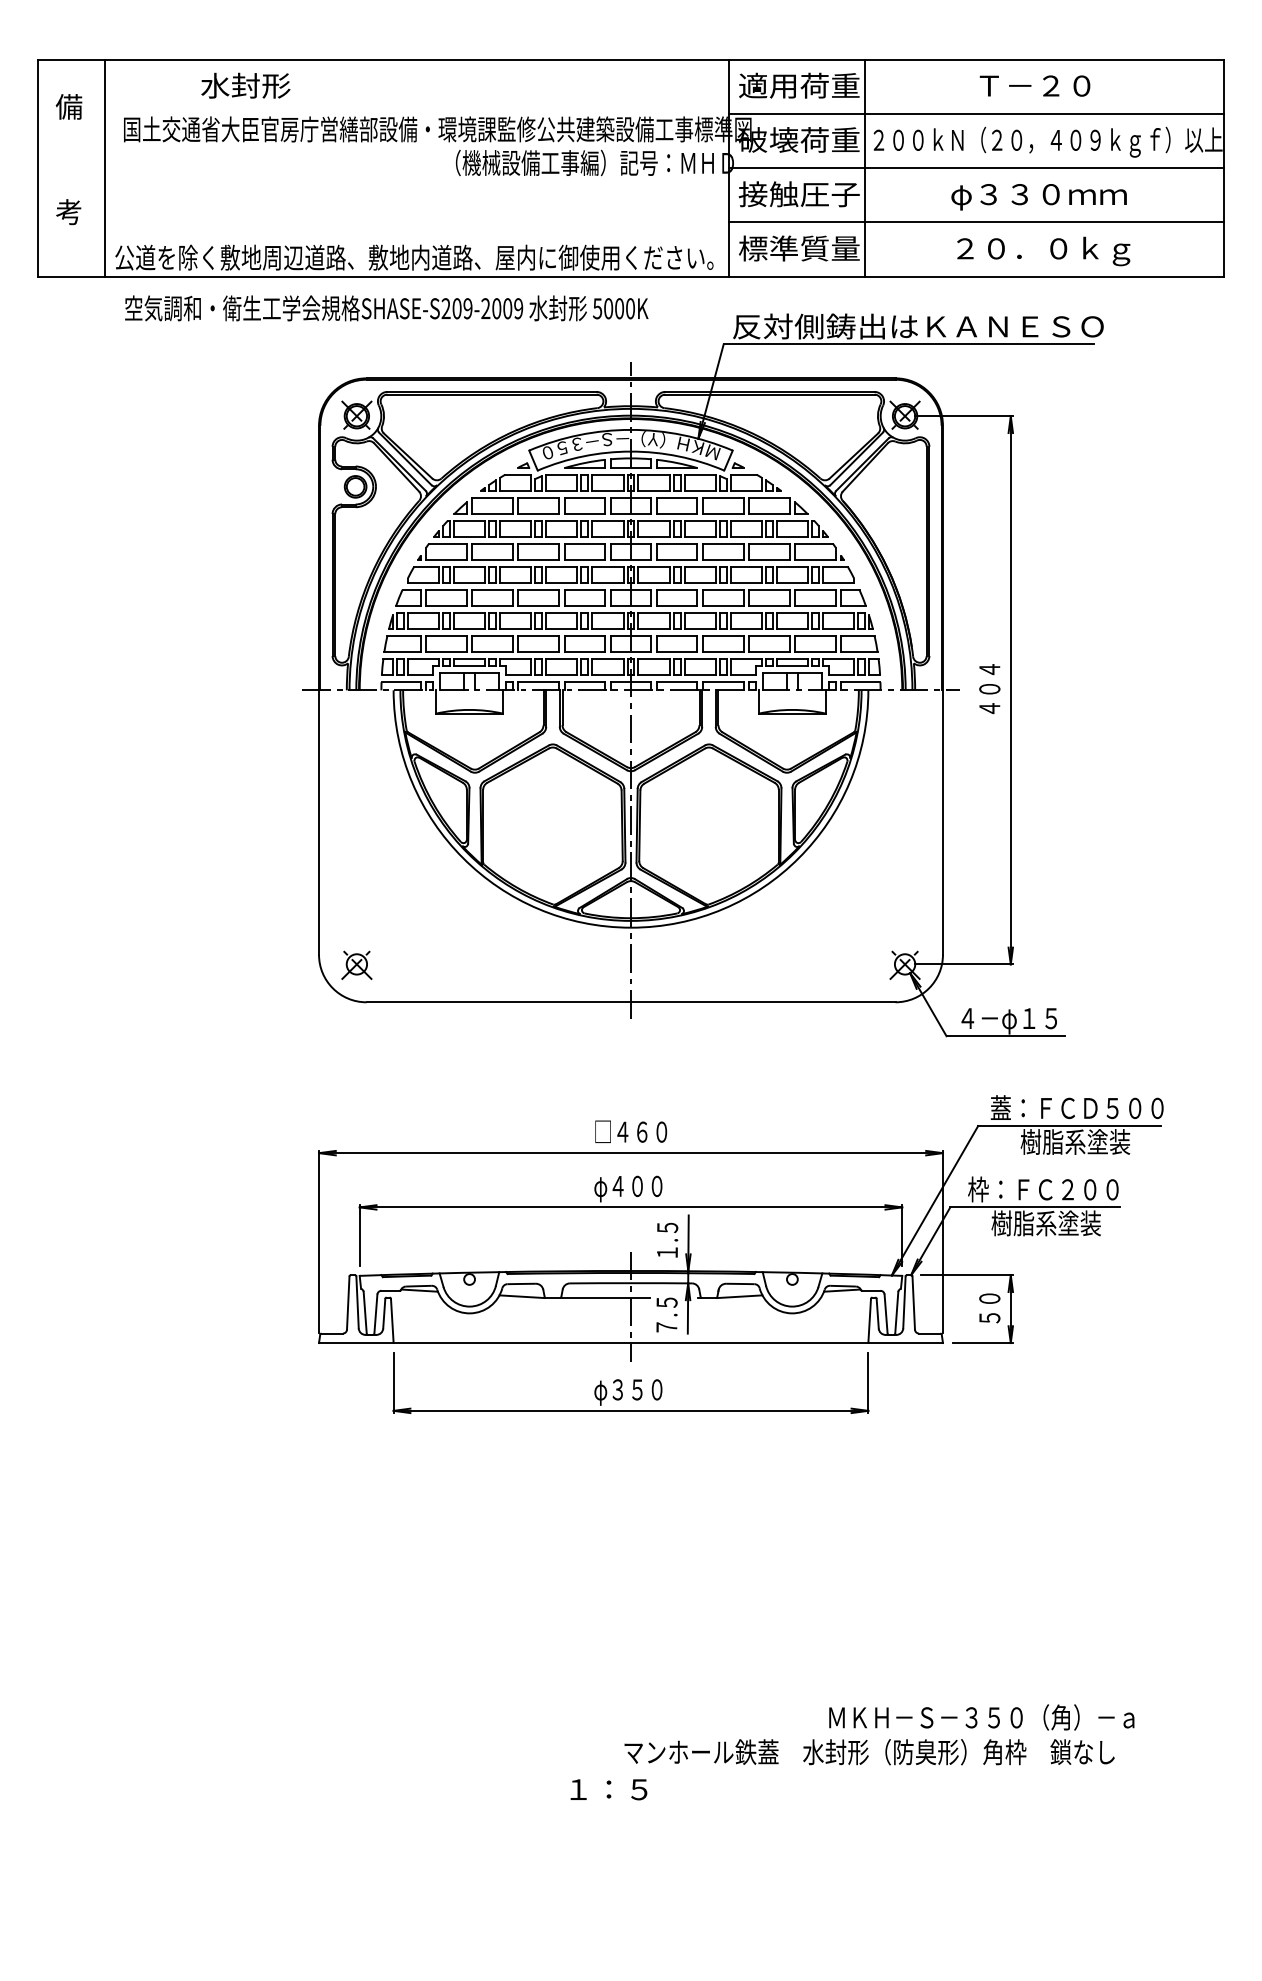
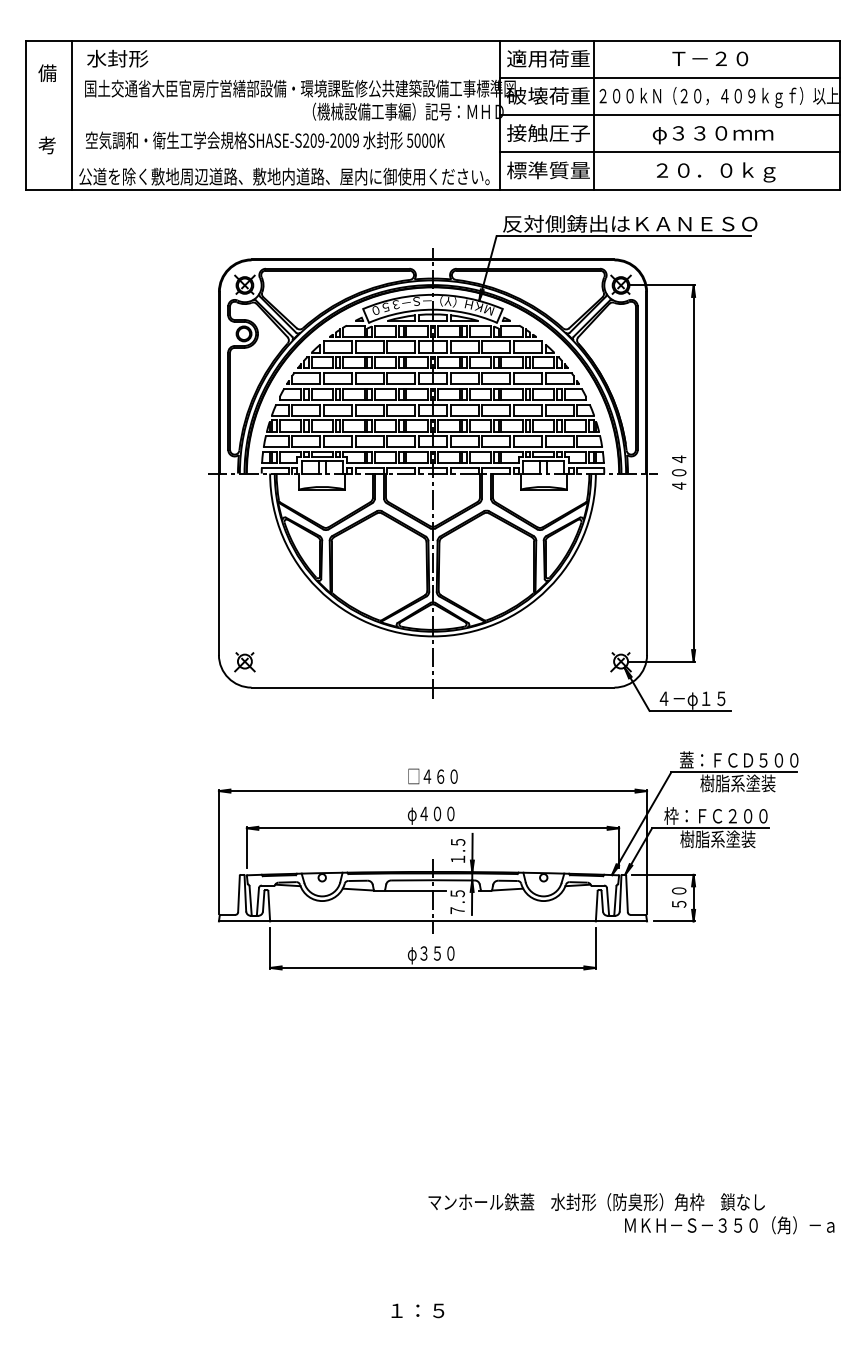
text: (245, 85) -> (117, 58), moved
text: (386, 308) -> (265, 140), moved
text: (981, 1717) -> (729, 1225), moved
text: (608, 1789) -> (417, 1310), moved

